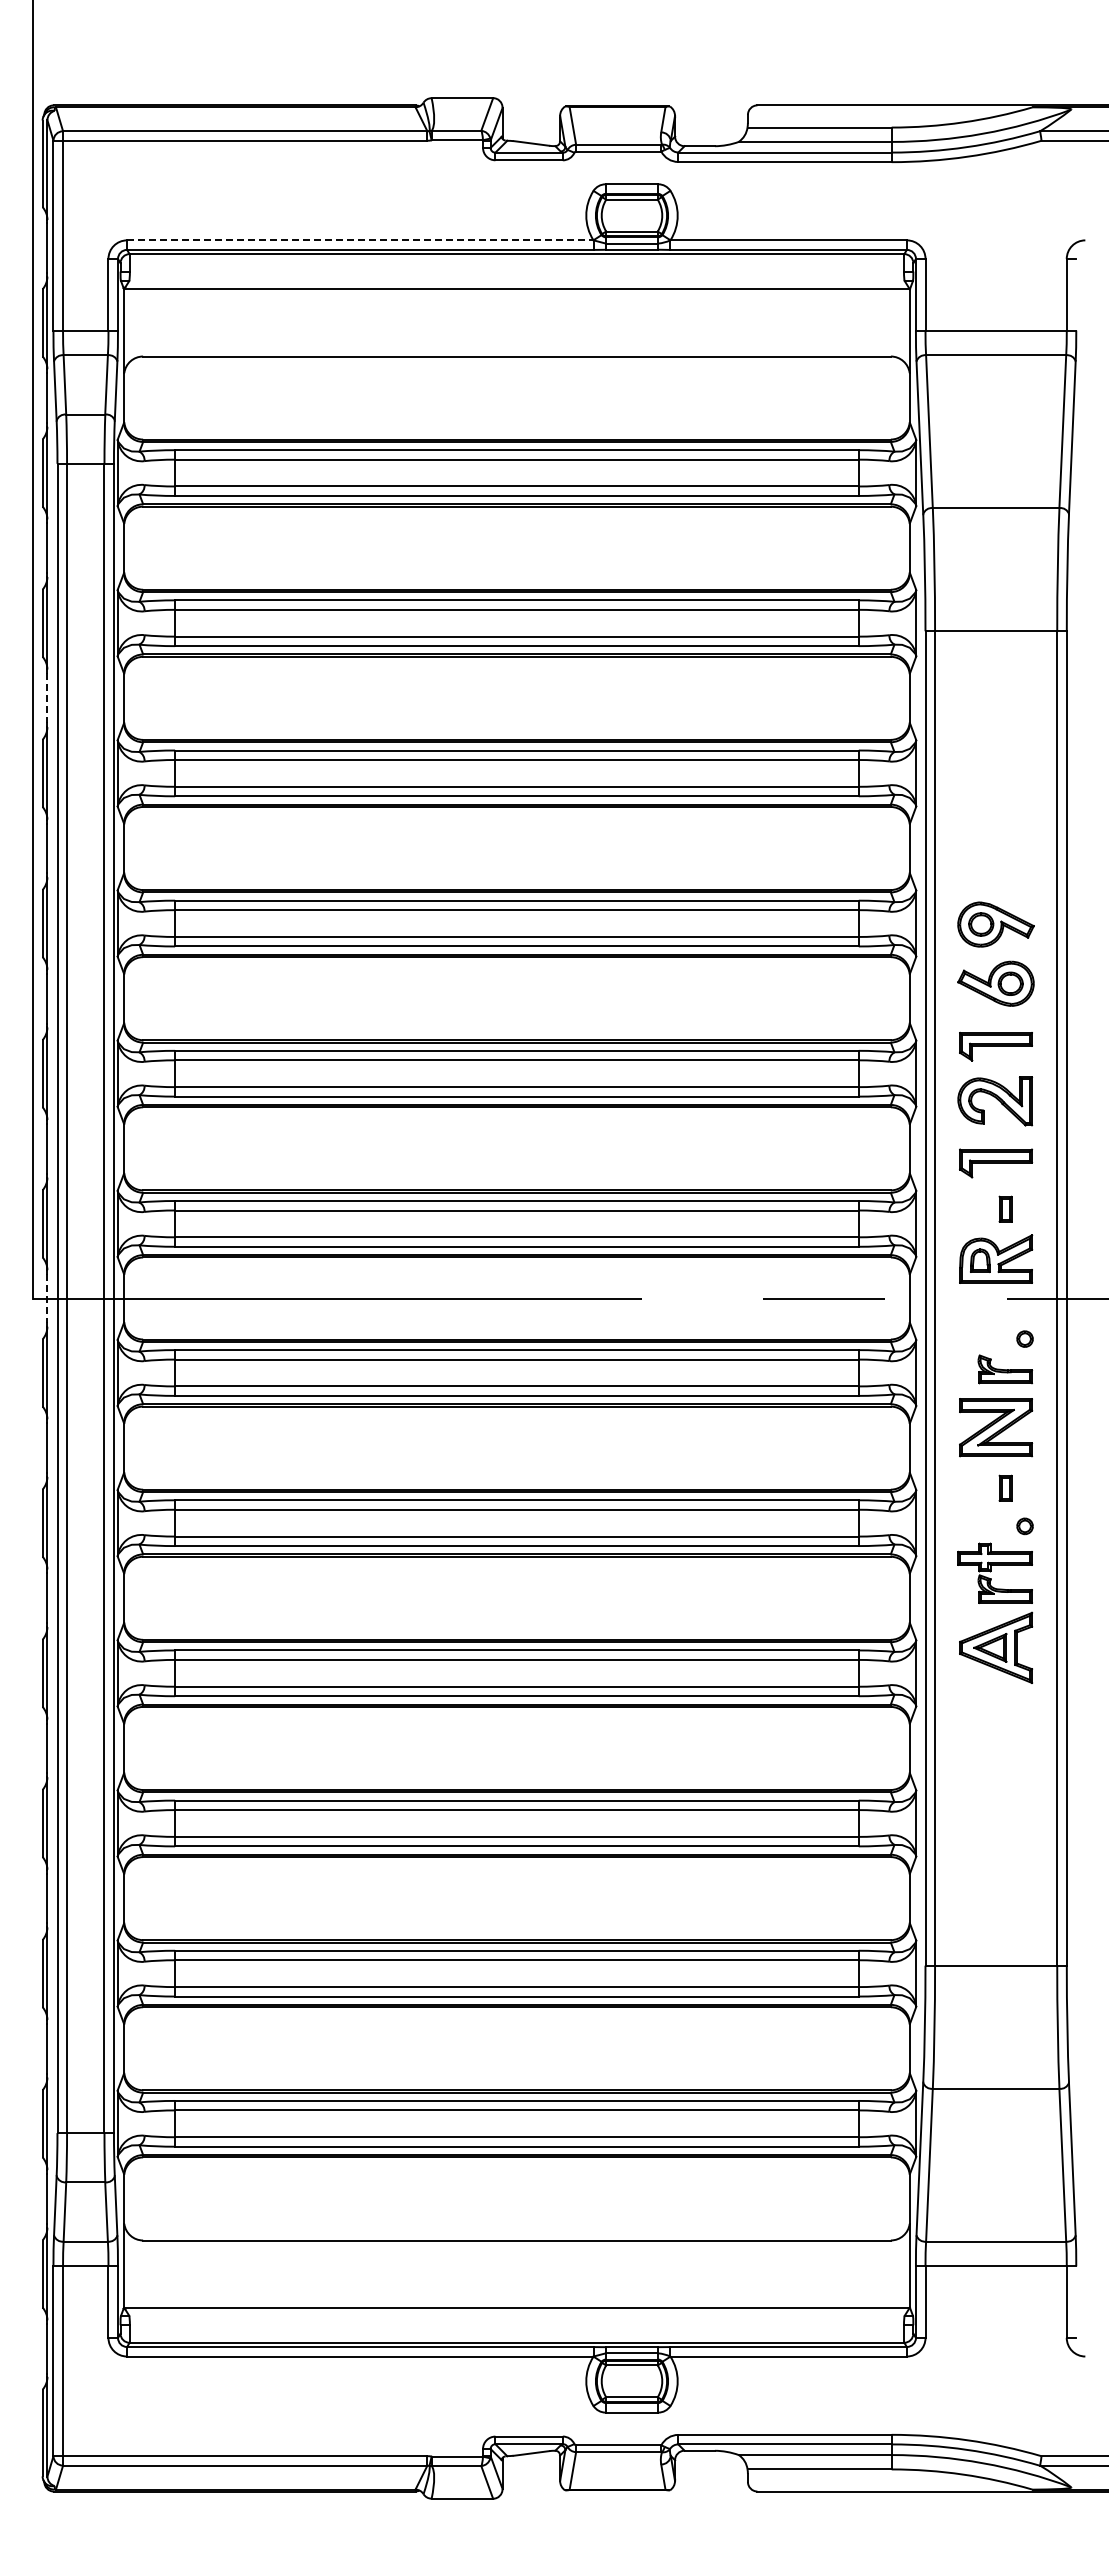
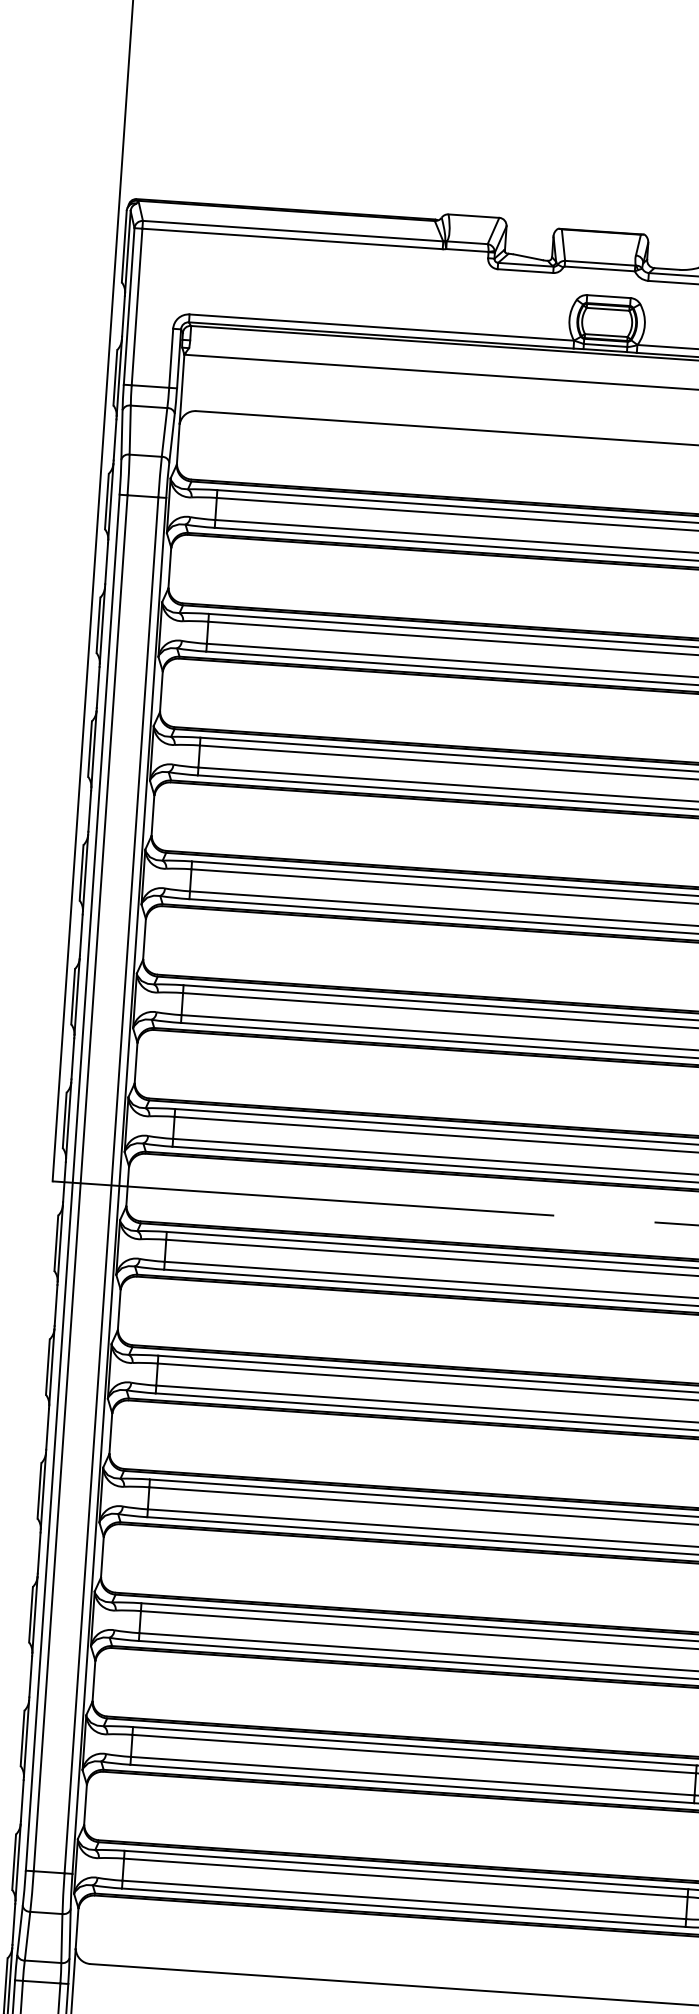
line: (360, 240) -> (381, 327), dashed -> solid
line: (47, 698) -> (98, 687), dashed -> solid
line: (47, 1298) -> (64, 1182), dashed -> solid

